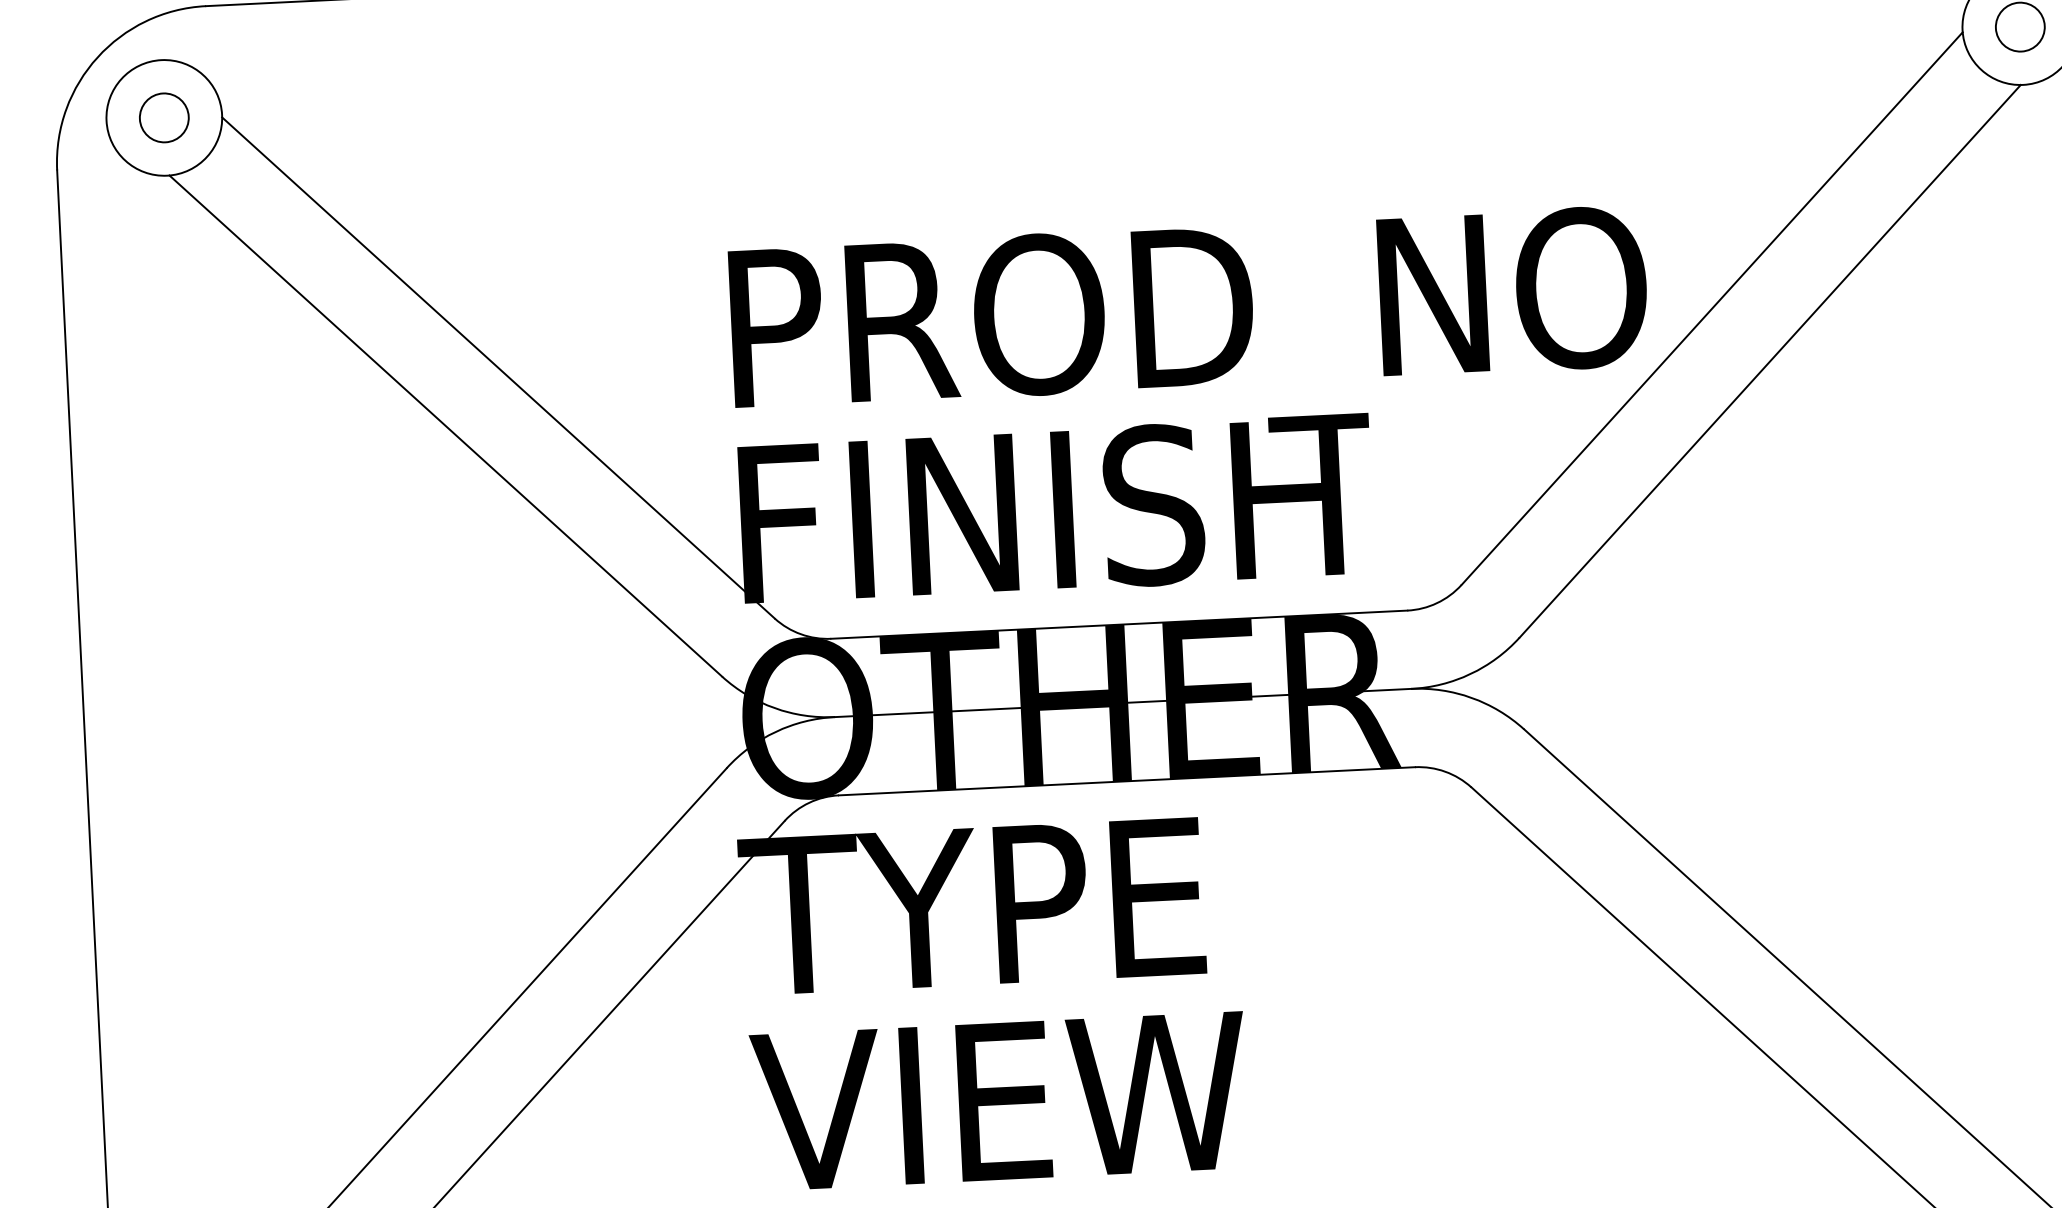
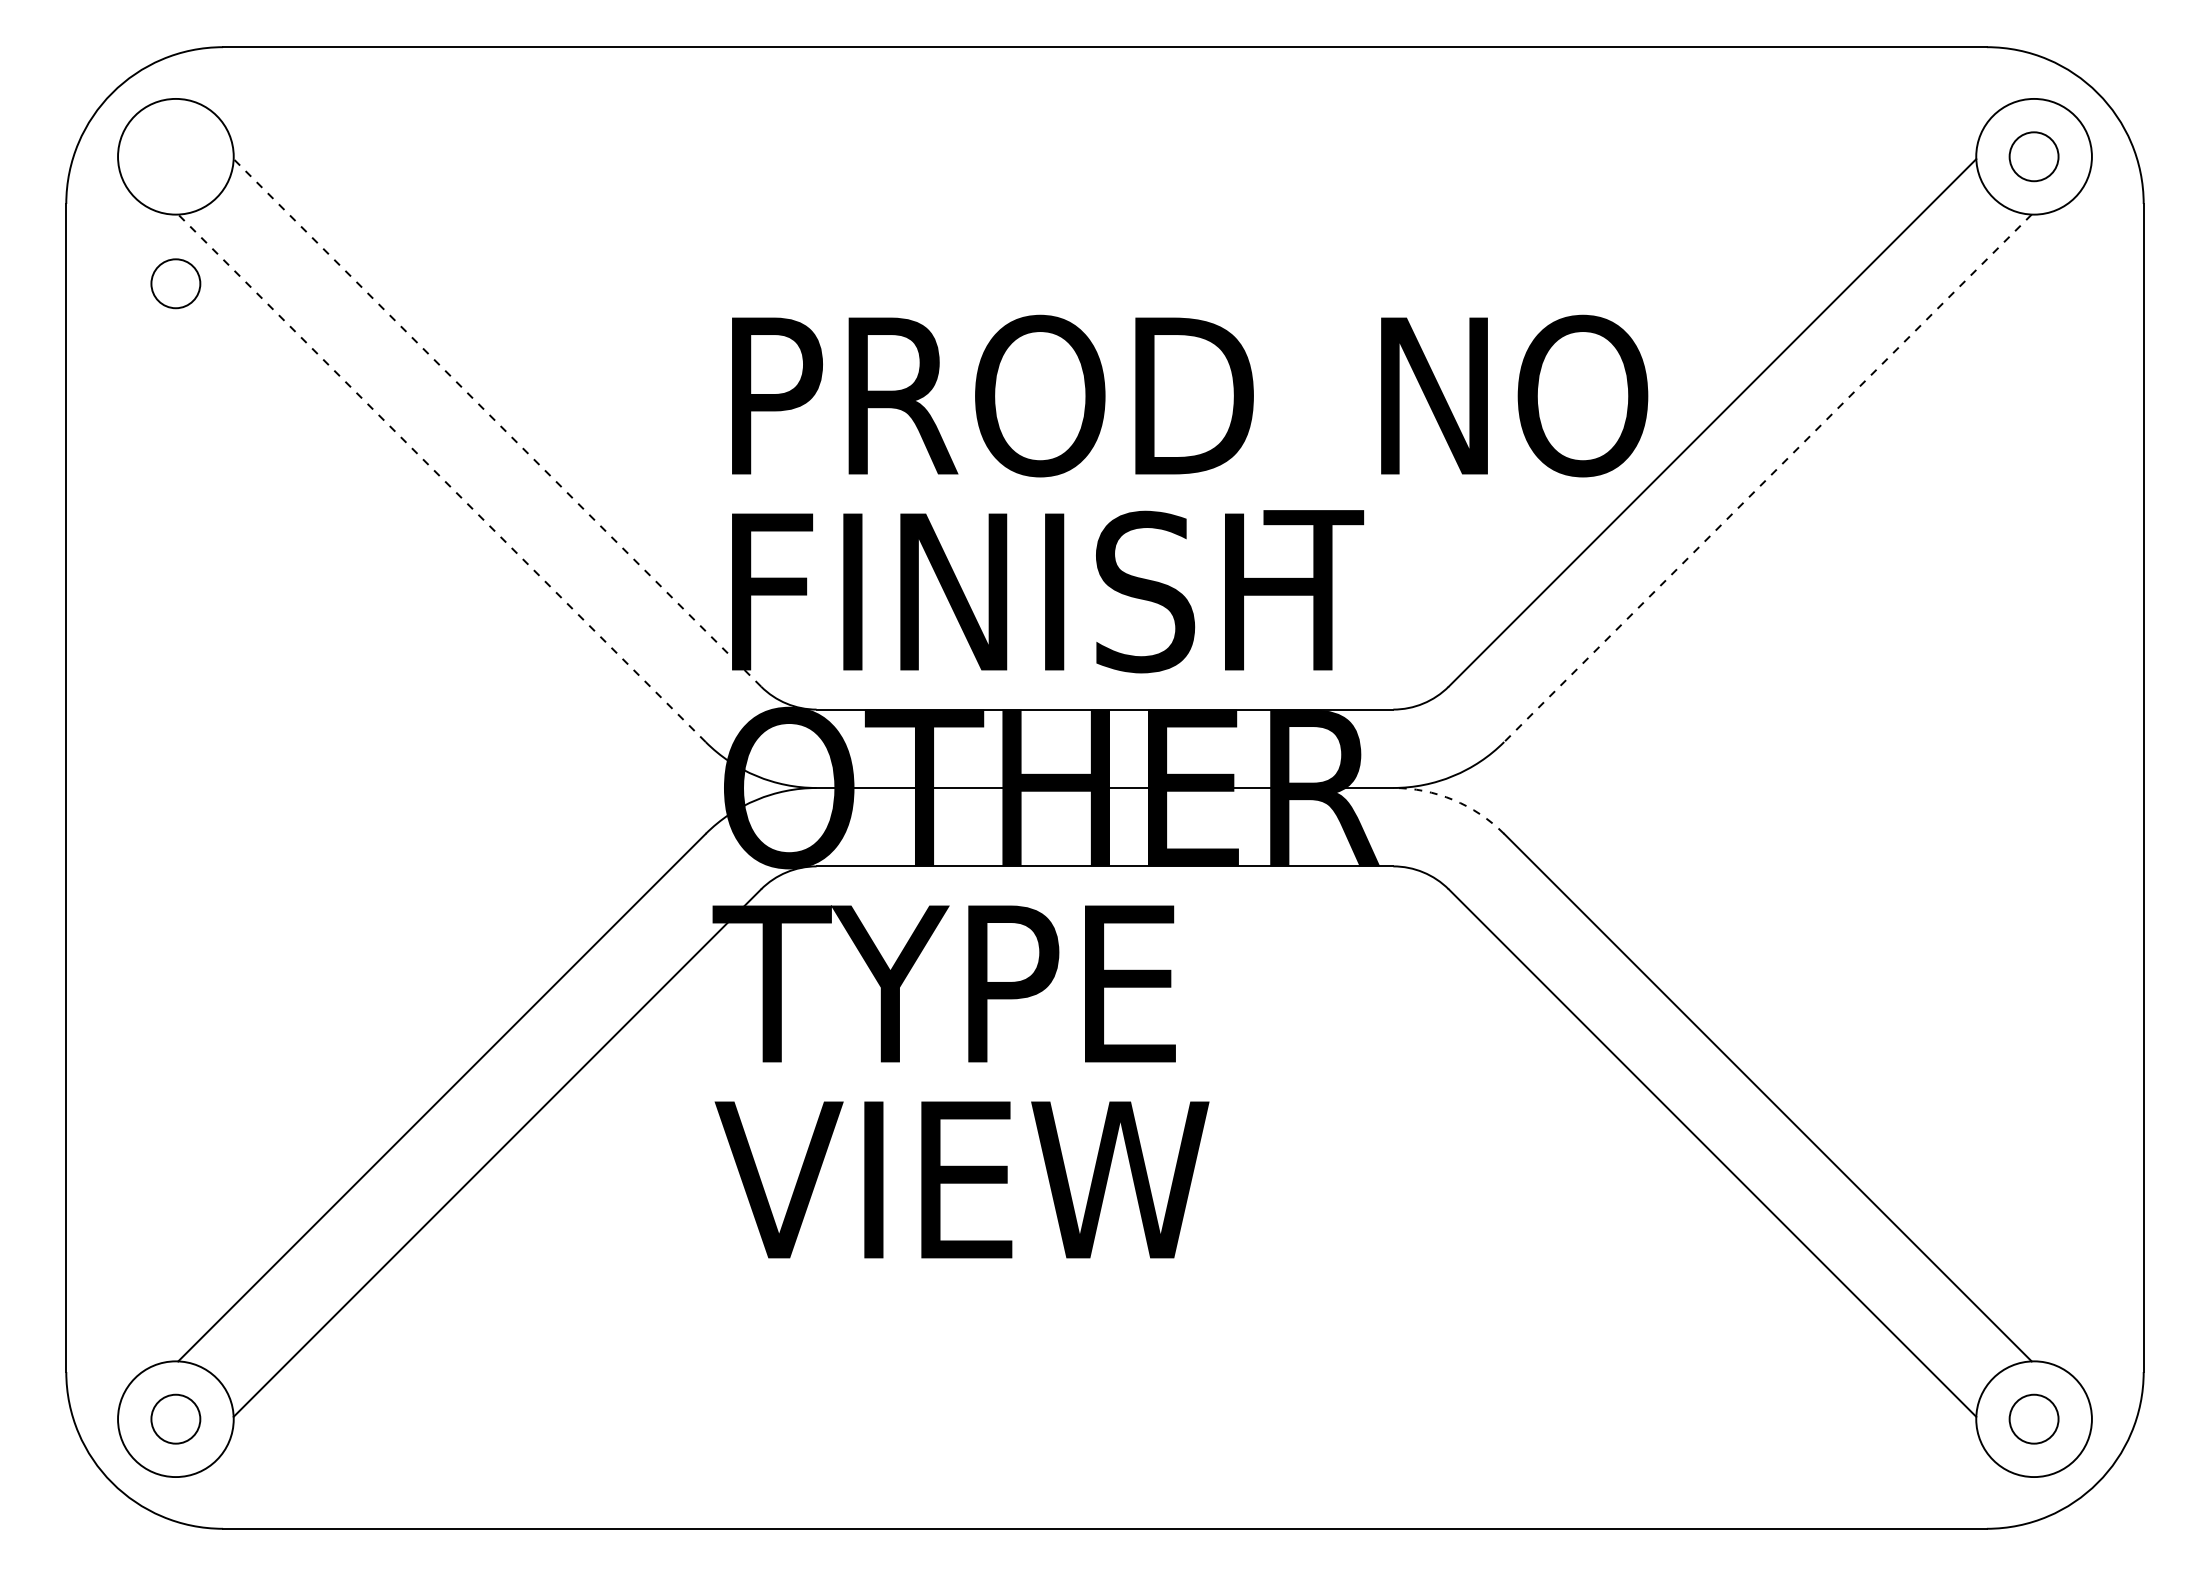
circle: (163, 117) -> (175, 283), moved
line: (1769, 361) -> (1767, 478), solid -> dashed
line: (498, 367) -> (497, 422), solid -> dashed
line: (445, 425) -> (441, 477), solid -> dashed
arc: (1471, 697) -> (1453, 799), solid -> dashed

